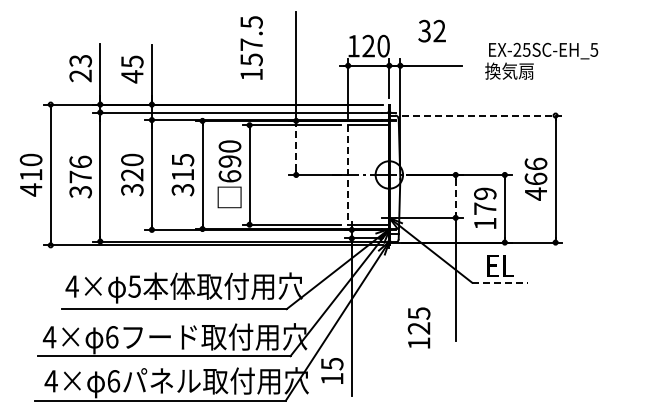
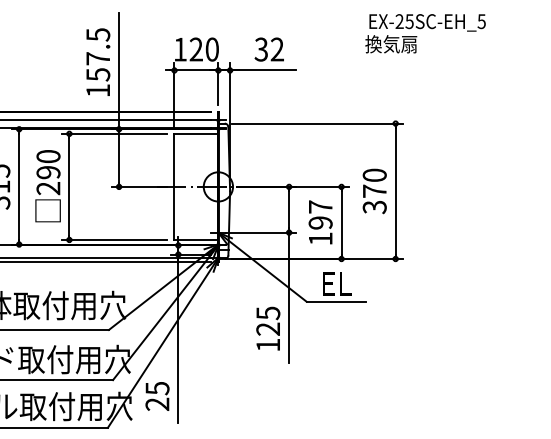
text: (431, 30) -> (268, 48), moved
text: (251, 47) -> (98, 61), moved
text: (541, 60) -> (425, 32), moved
line: (482, 115) -> (317, 123), dashed -> solid
line: (296, 147) -> (119, 157), dashed -> solid
line: (348, 174) -> (174, 186), dashed -> solid
text: (229, 176) -> (47, 188), 690 -> 290
text: (535, 178) -> (374, 190), 466 -> 370
line: (455, 196) -> (288, 209), dashed -> solid
text: (485, 200) -> (320, 214), 179 -> 197
line: (499, 282) -> (335, 301), dashed -> solid
text: (418, 327) -> (267, 328), moved
text: (332, 378) -> (157, 403), 15 -> 25

